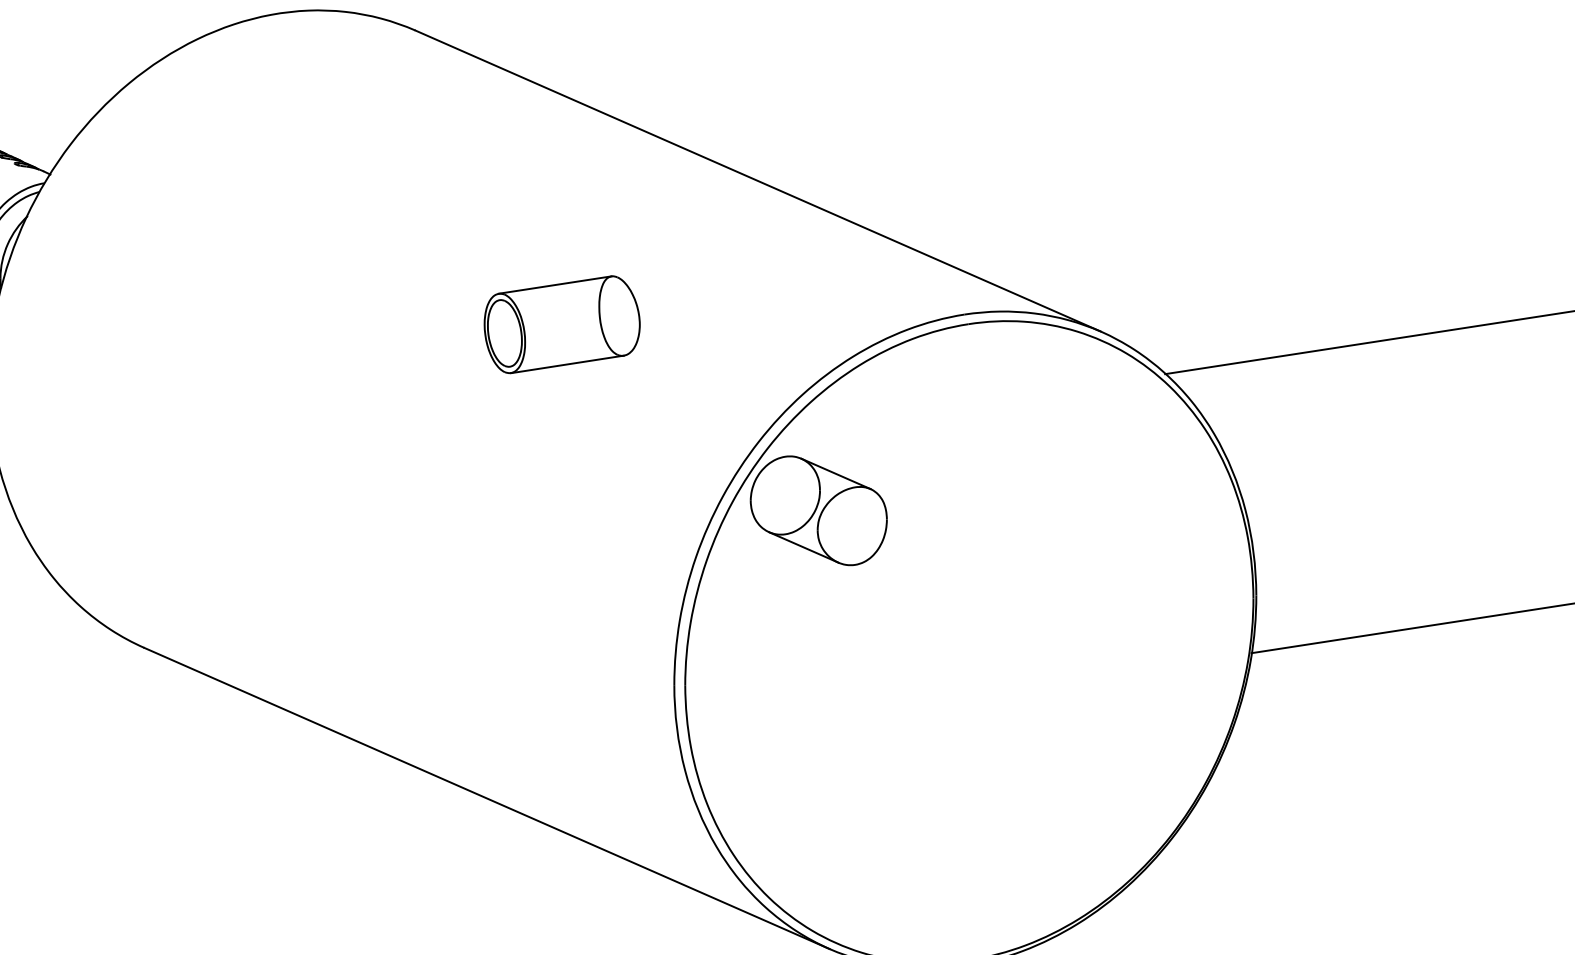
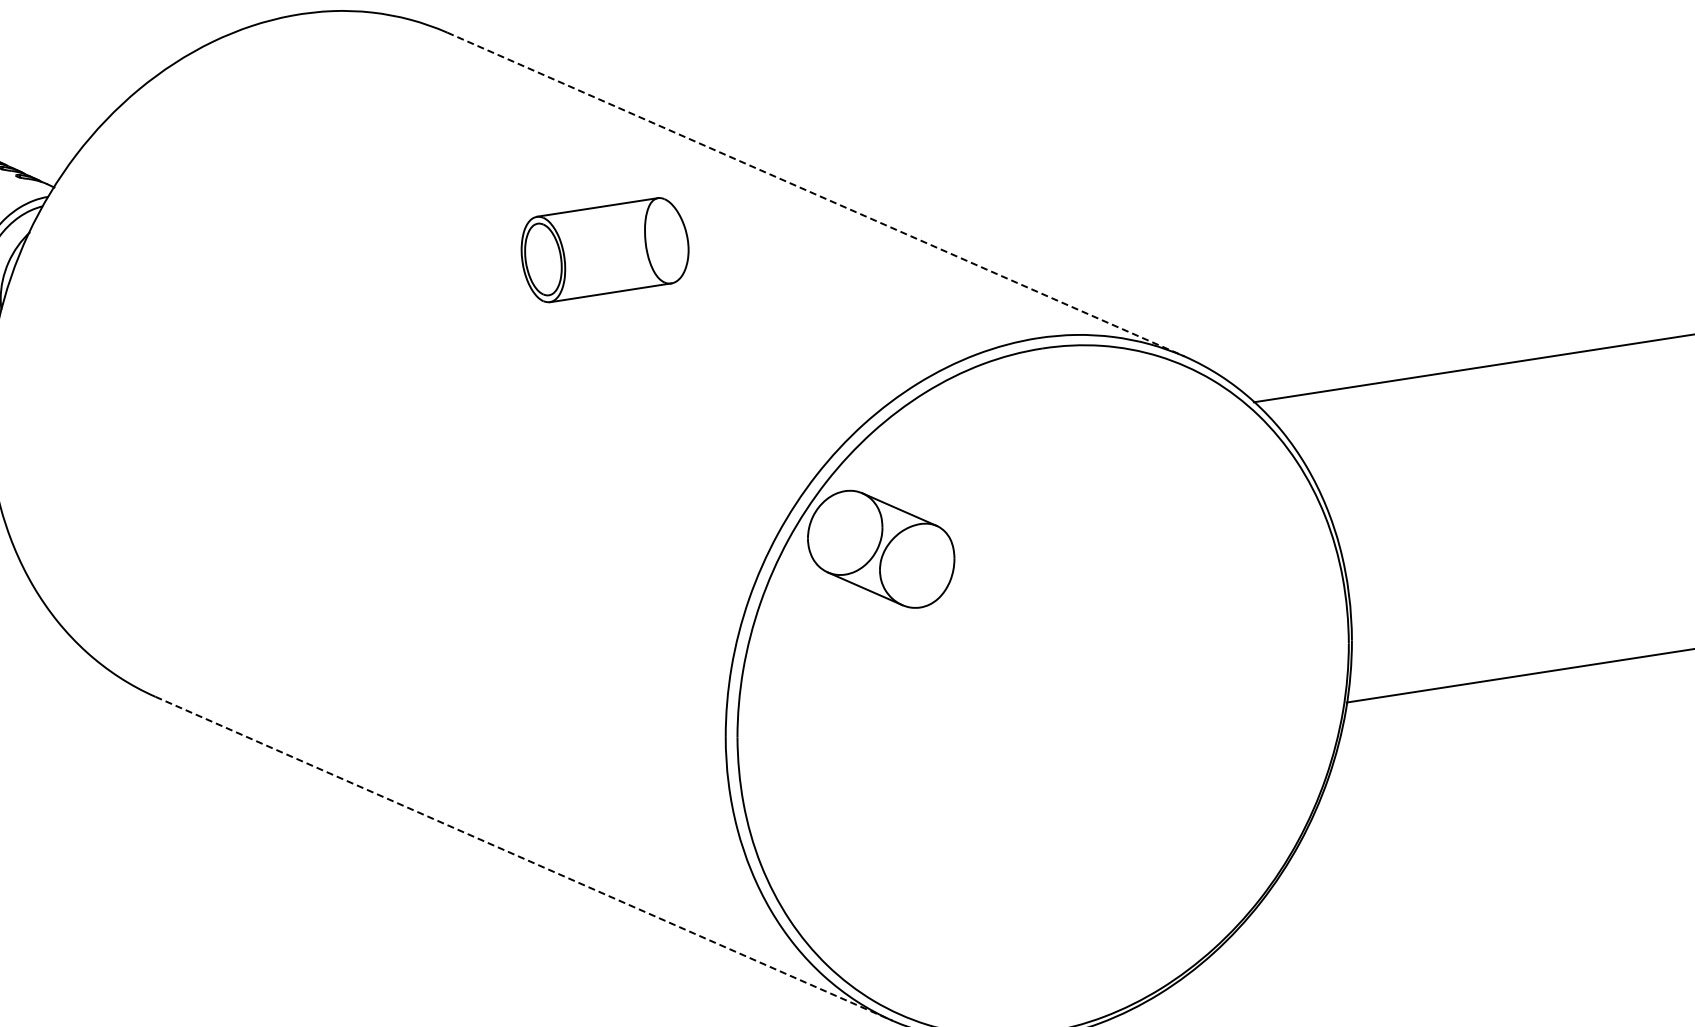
line: (758, 181) -> (816, 194), solid -> dashed
part: (561, 325) -> (604, 250), moved
line: (487, 798) -> (524, 858), solid -> dashed

